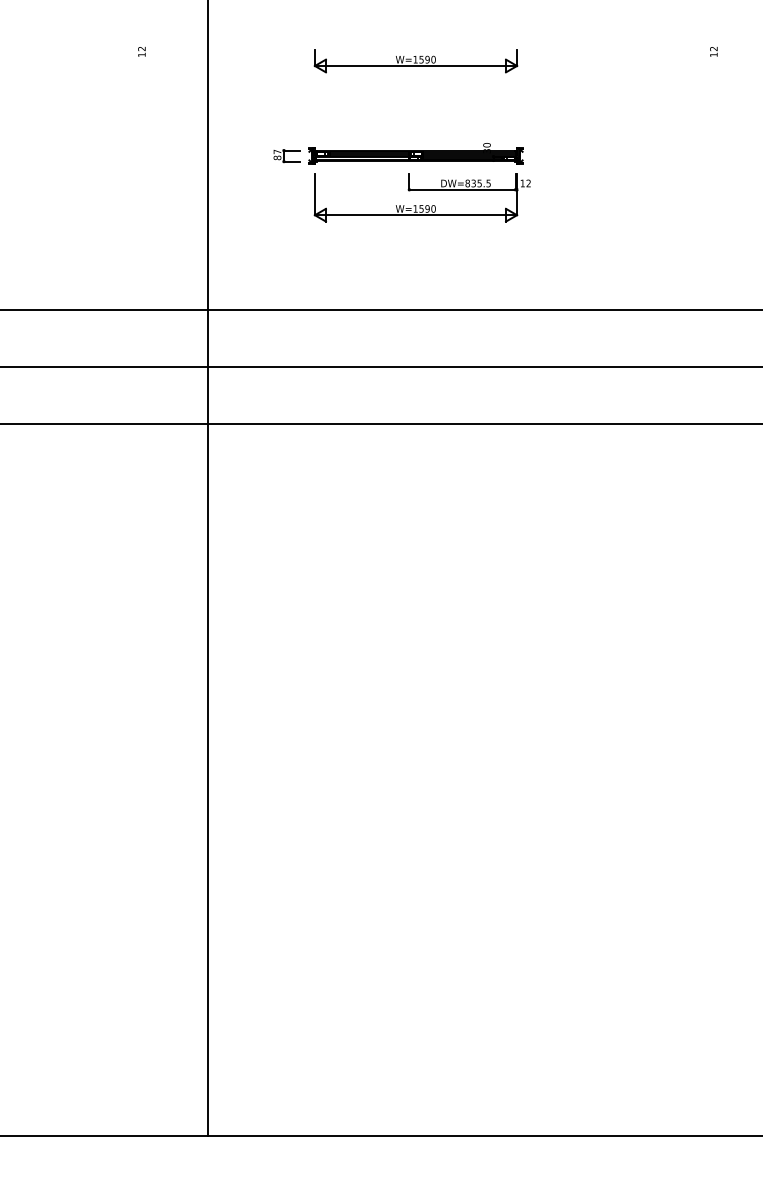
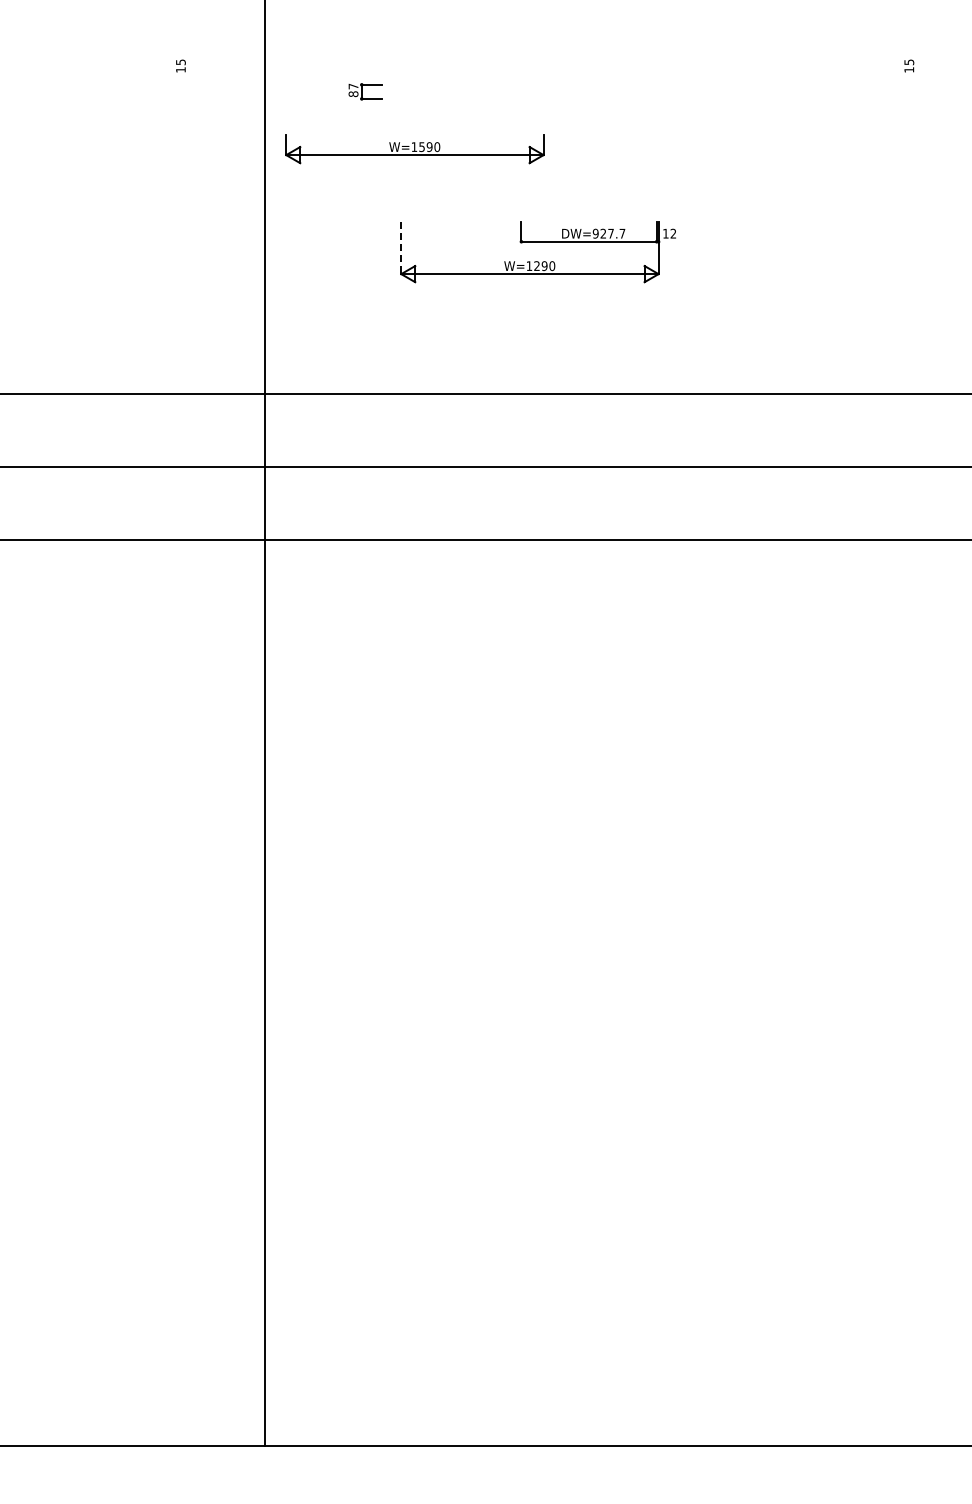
text: (141, 49) -> (180, 62), 12 -> 15
text: (714, 49) -> (909, 62), 12 -> 15
part: (415, 61) -> (414, 149), moved
part: (415, 153) -> (529, 195), removed
part: (286, 155) -> (365, 91), moved
text: (477, 183) -> (608, 233), DW=835.5 -> DW=927.7
line: (315, 195) -> (401, 248), solid -> dashed
text: (421, 209) -> (536, 266), W=1590 -> W=1290

